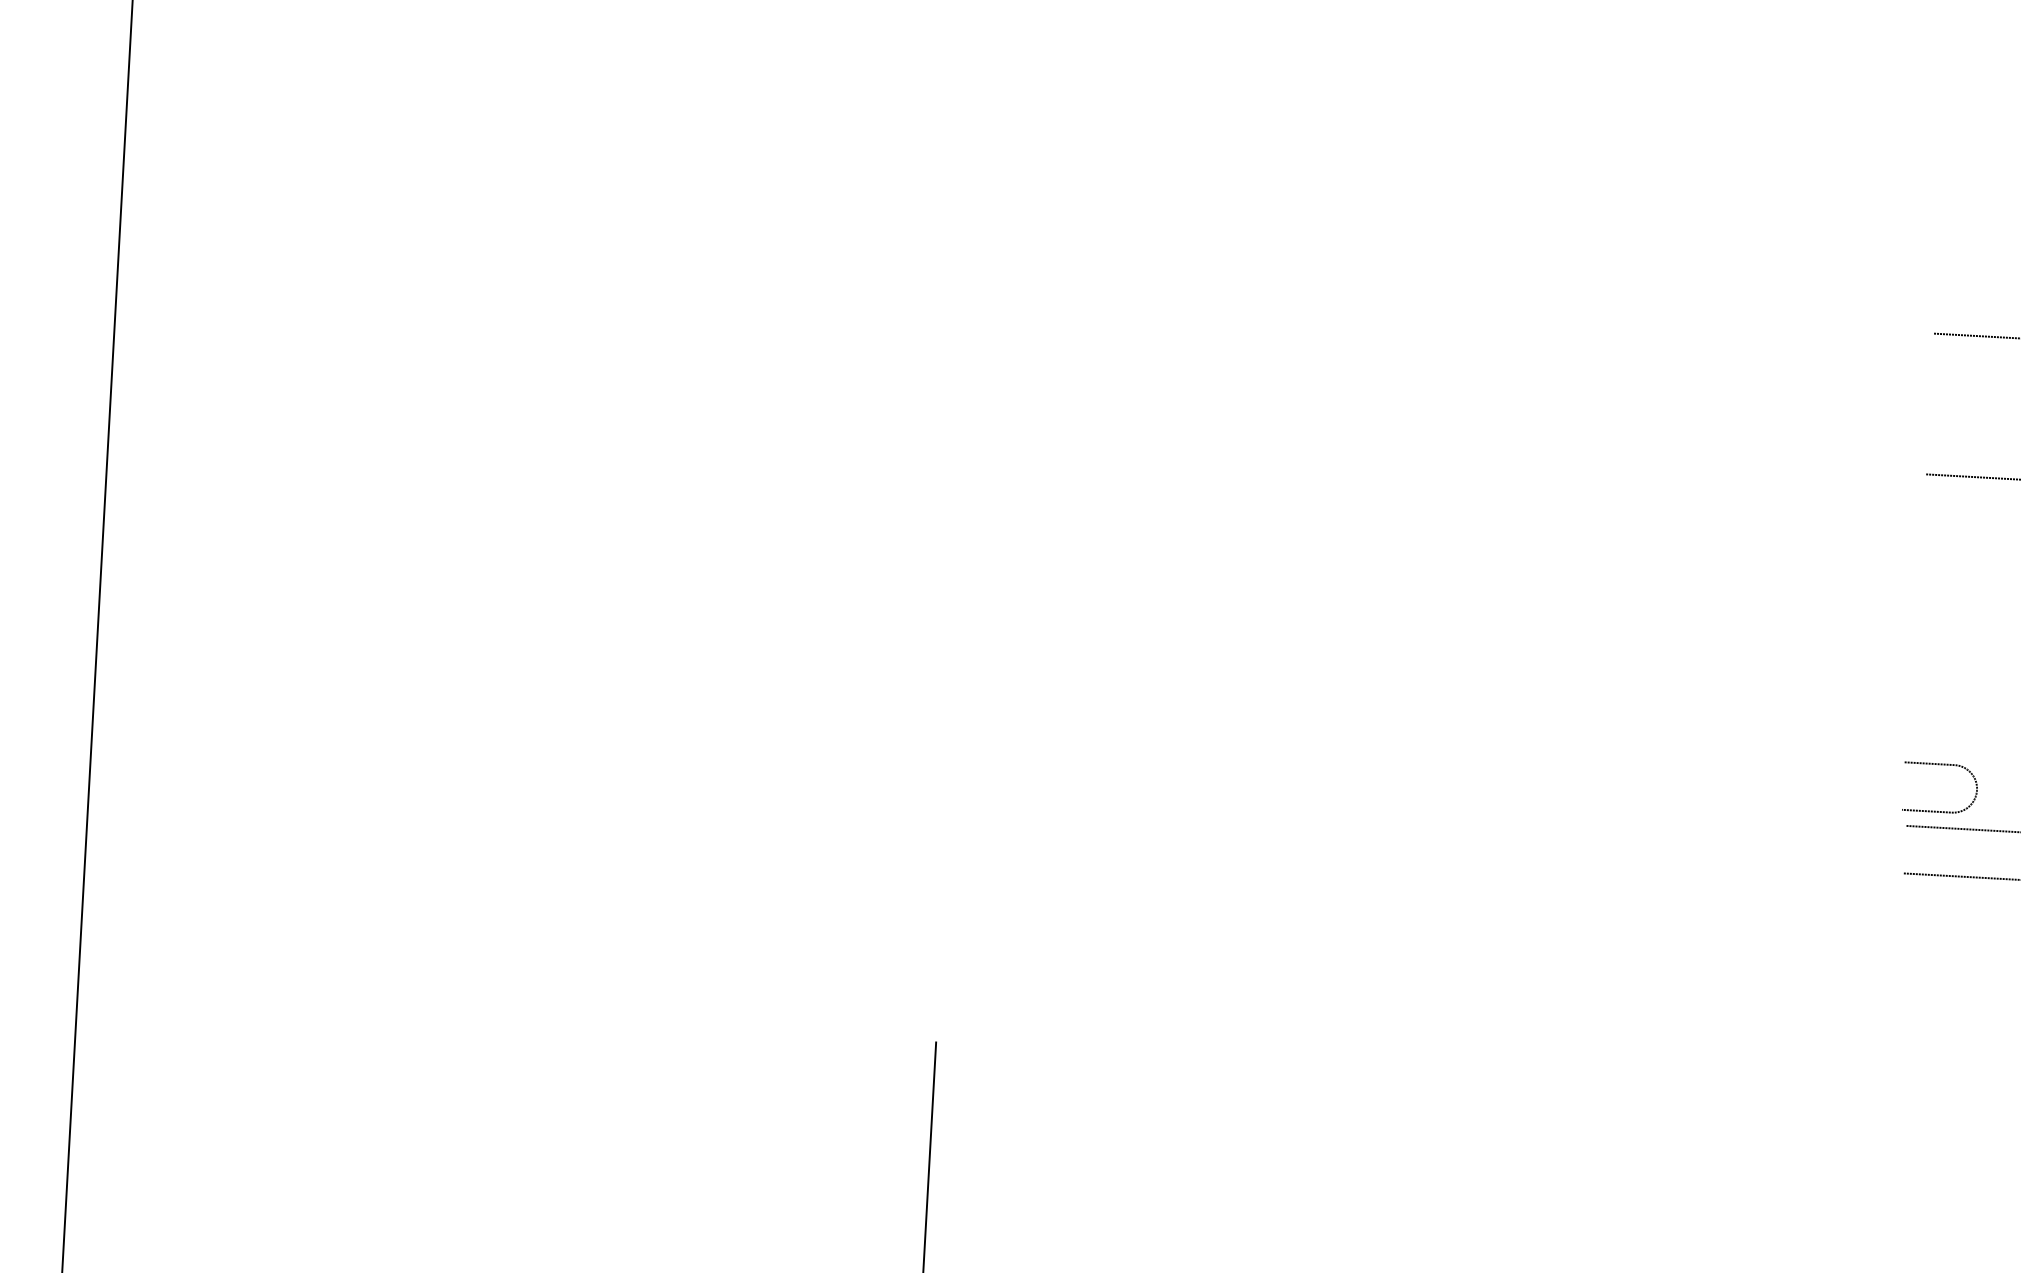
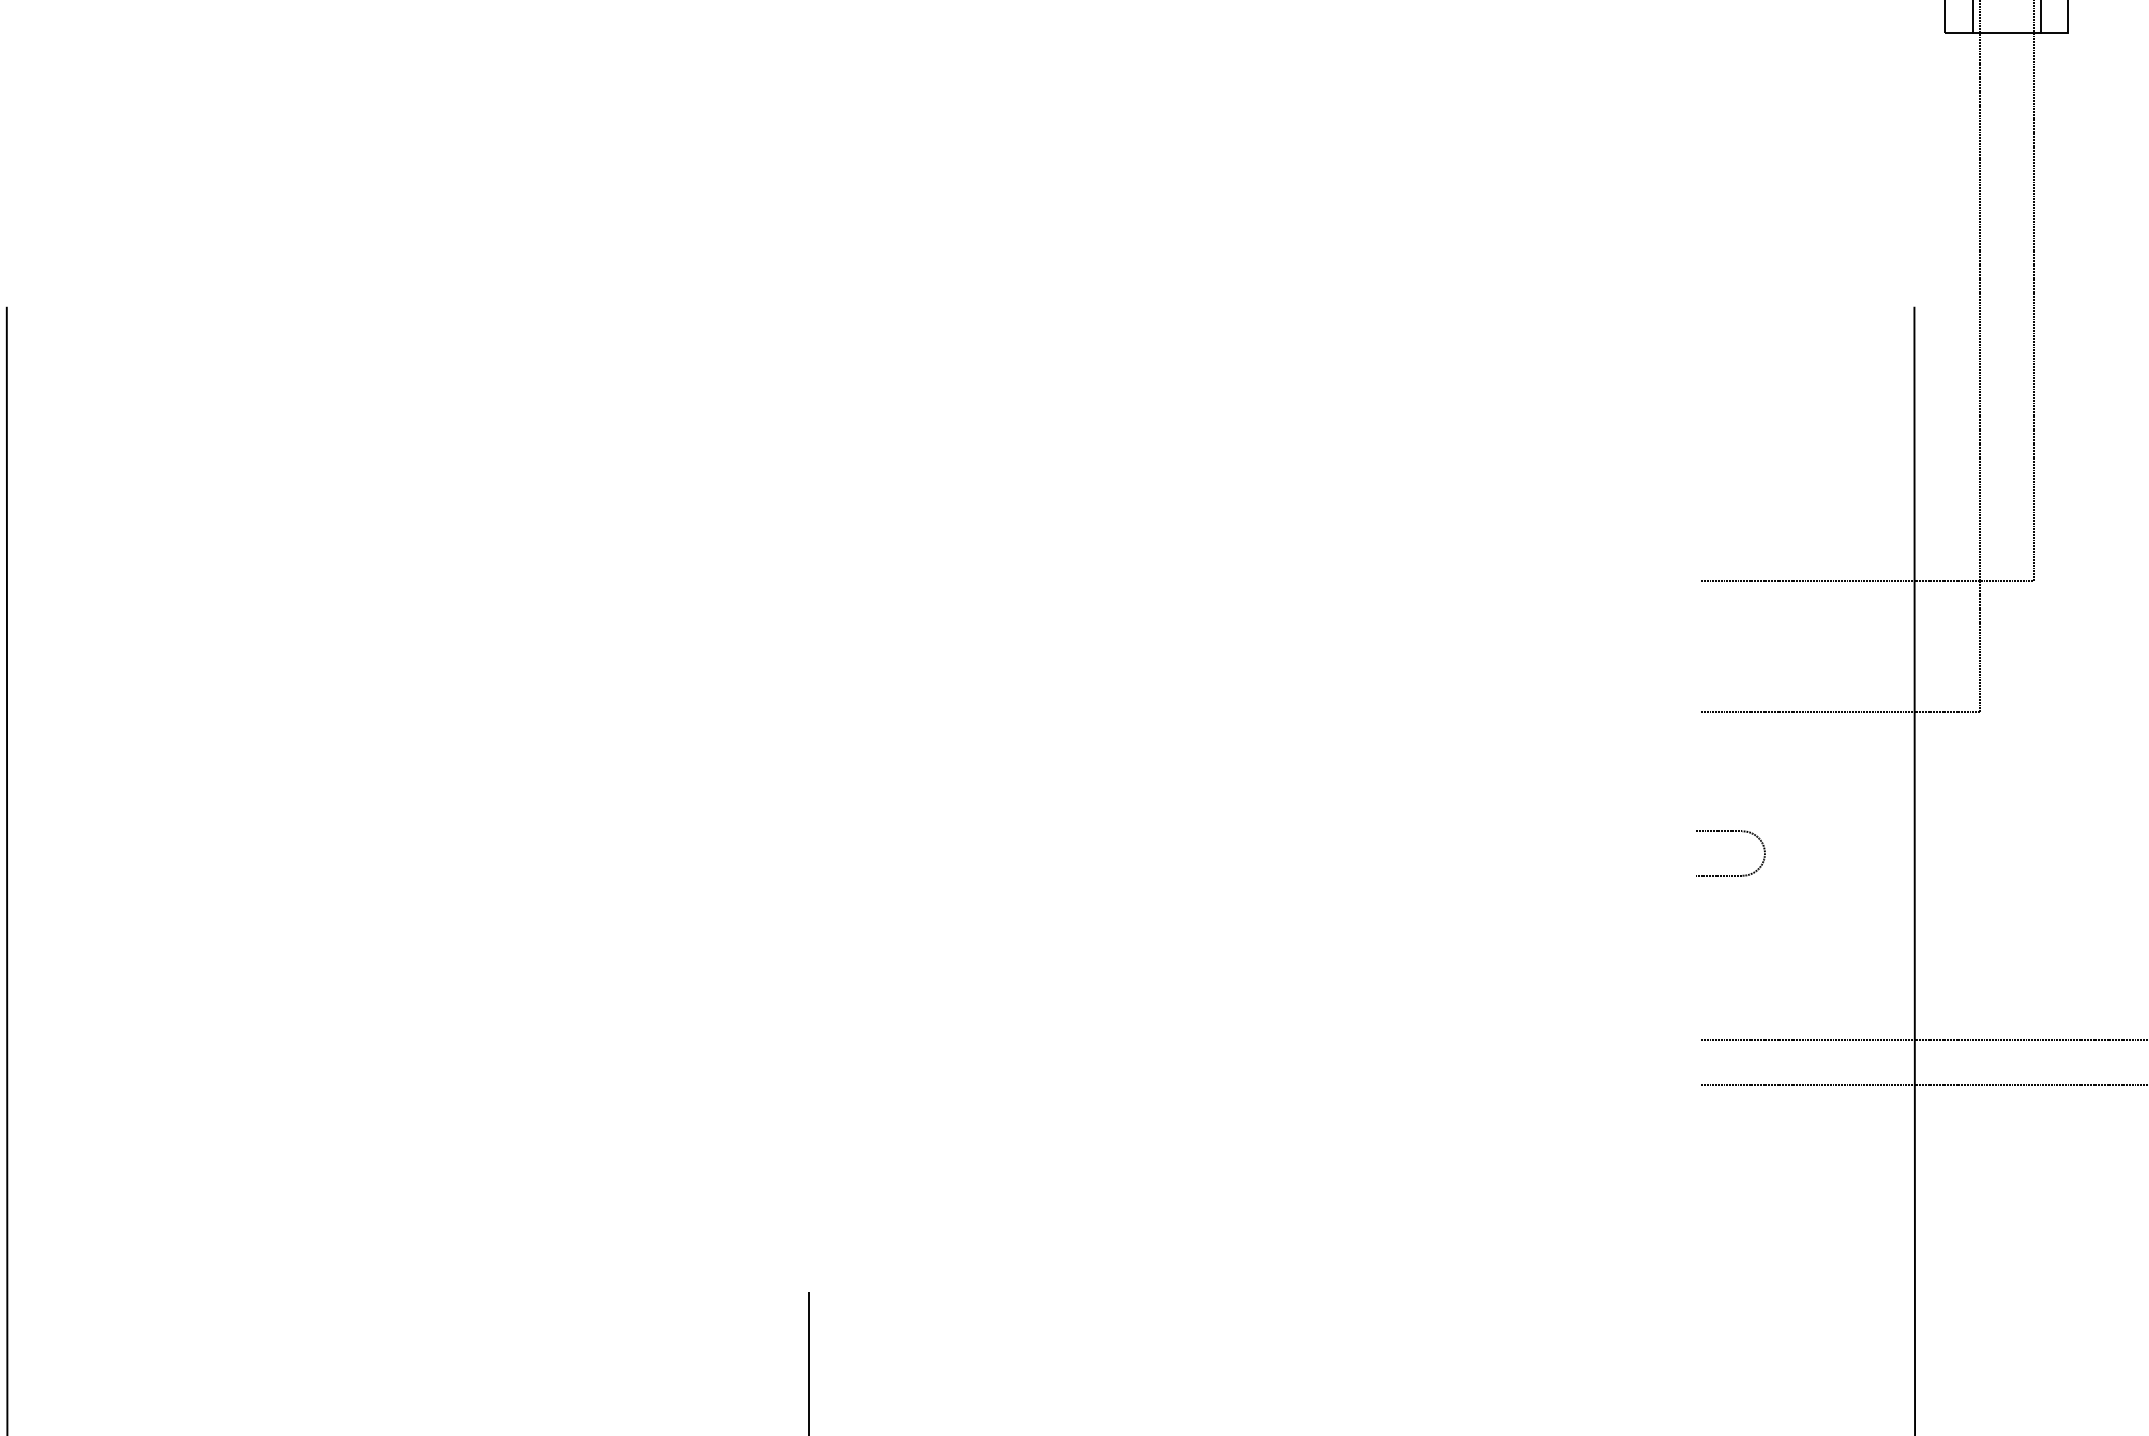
curve: (1941, 764) -> (1730, 831), moved

